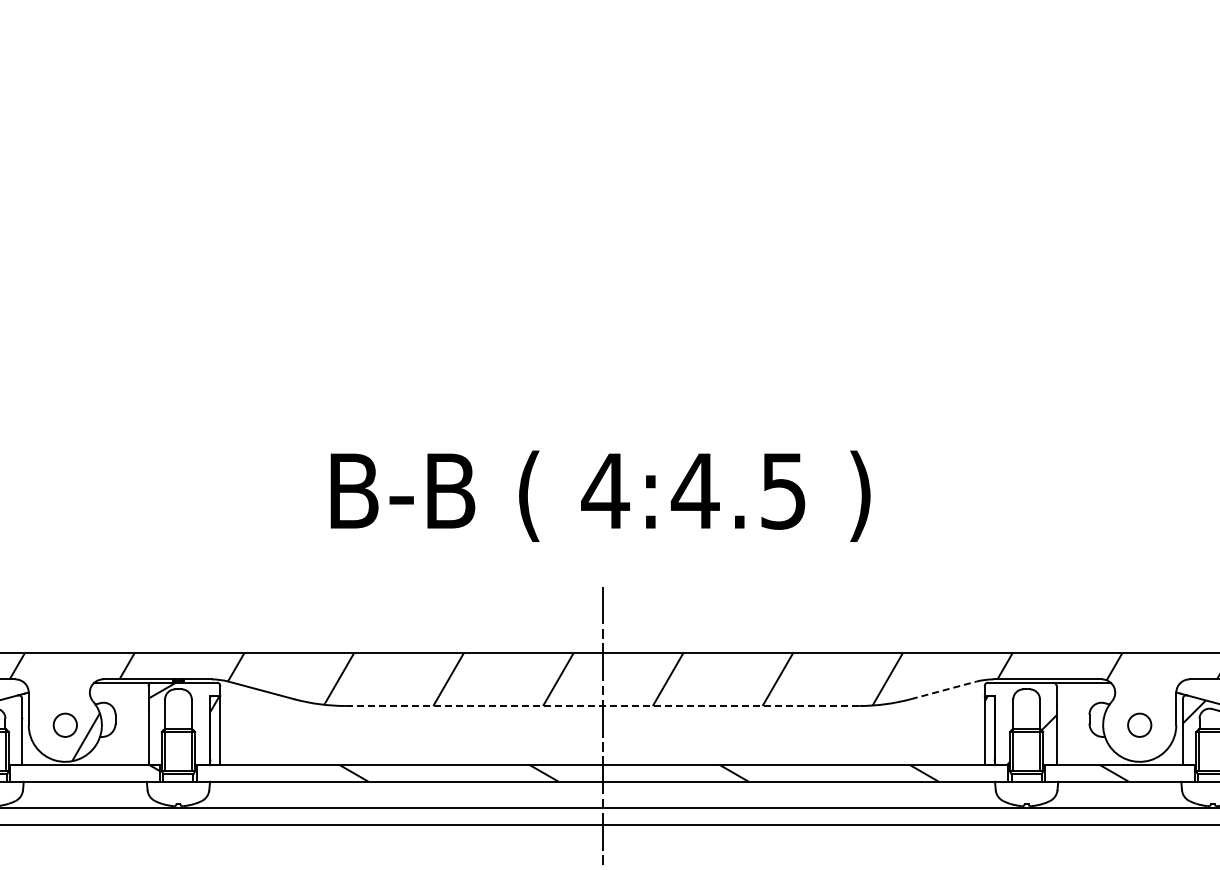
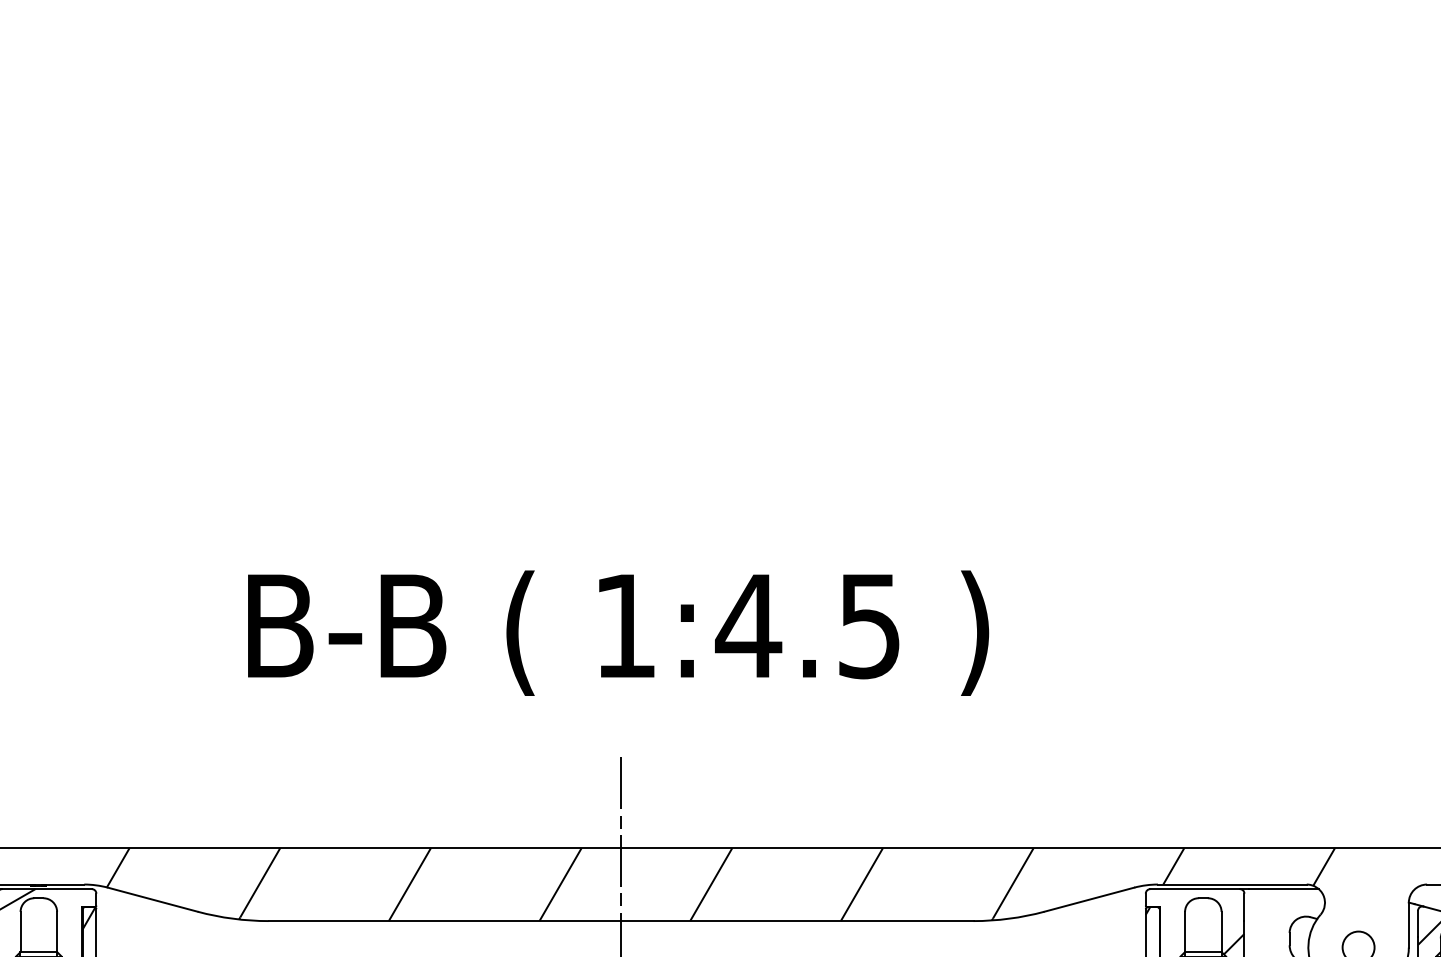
text: (605, 490) -> (625, 625), 4:4.5 -> 1:4.5
line: (943, 690) -> (1089, 899), dashed -> solid
line: (602, 706) -> (621, 921), dashed -> solid

